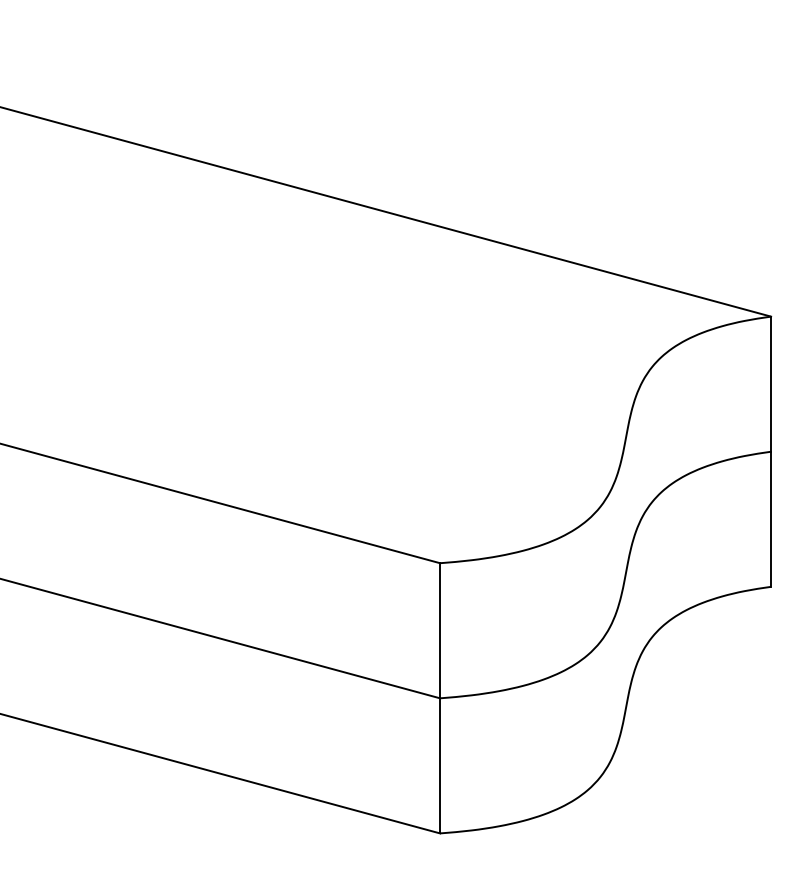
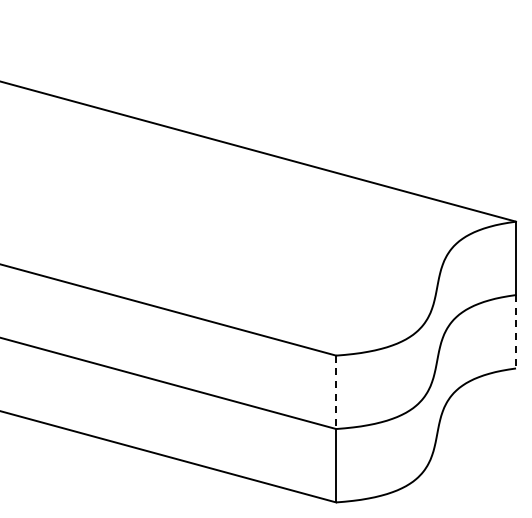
line: (771, 518) -> (516, 331), solid -> dashed
line: (440, 631) -> (336, 392), solid -> dashed

